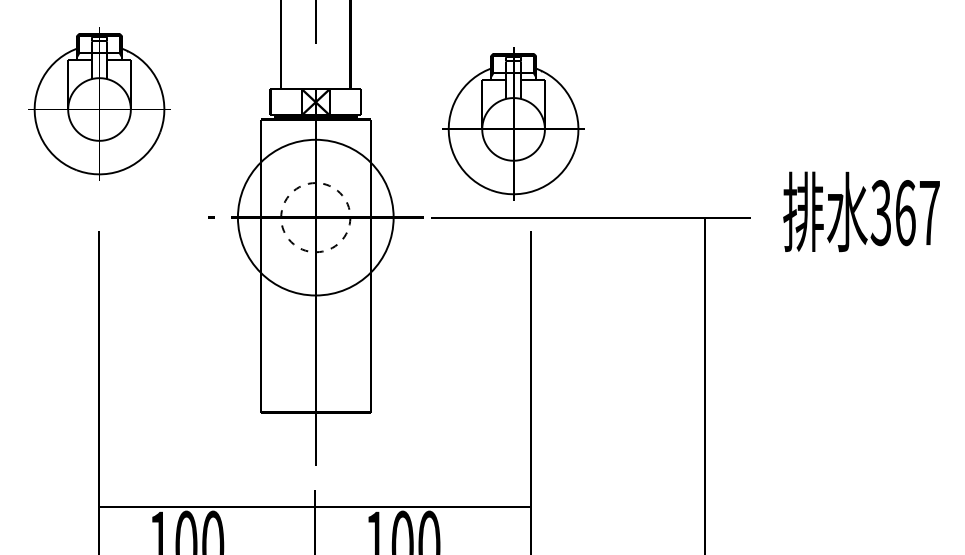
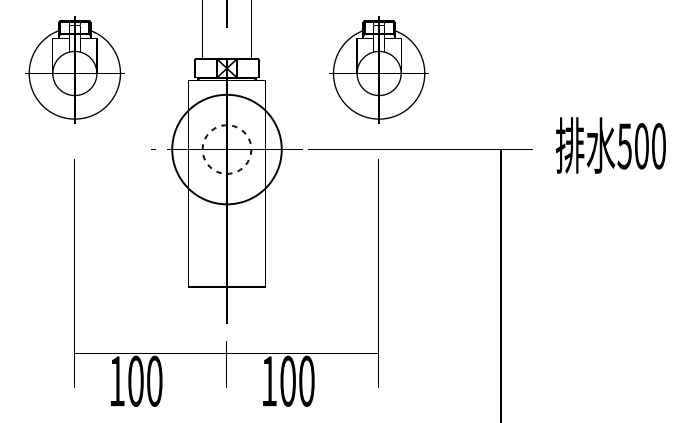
part: (512, 123) -> (378, 69), moved
text: (905, 213) -> (641, 146), 367 -> 500

